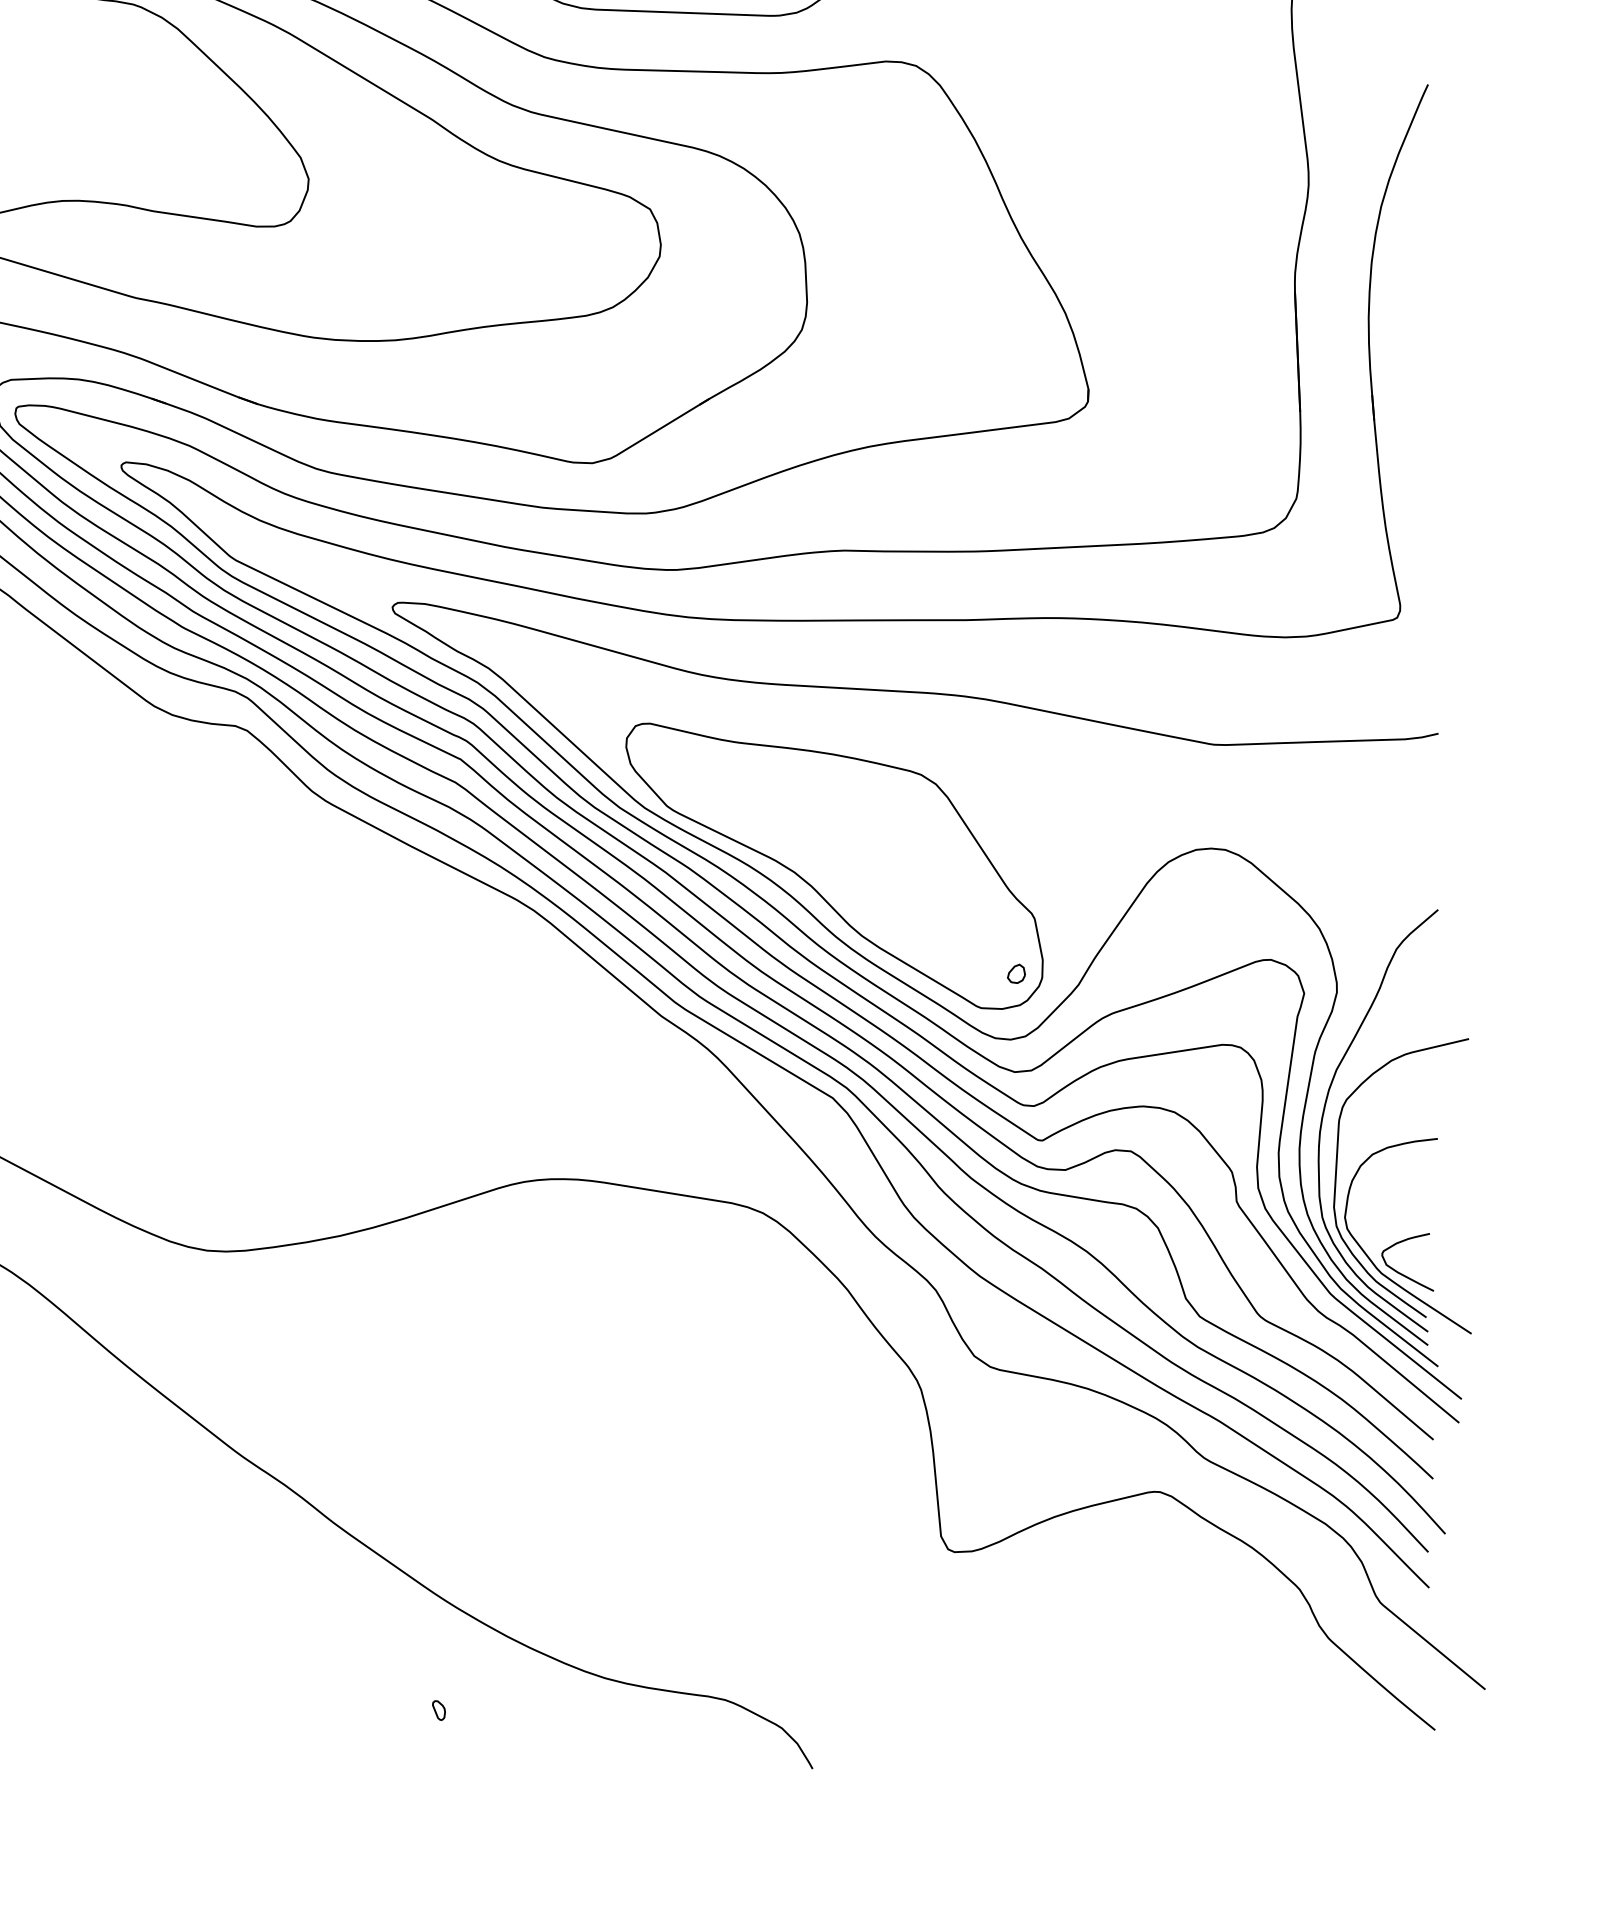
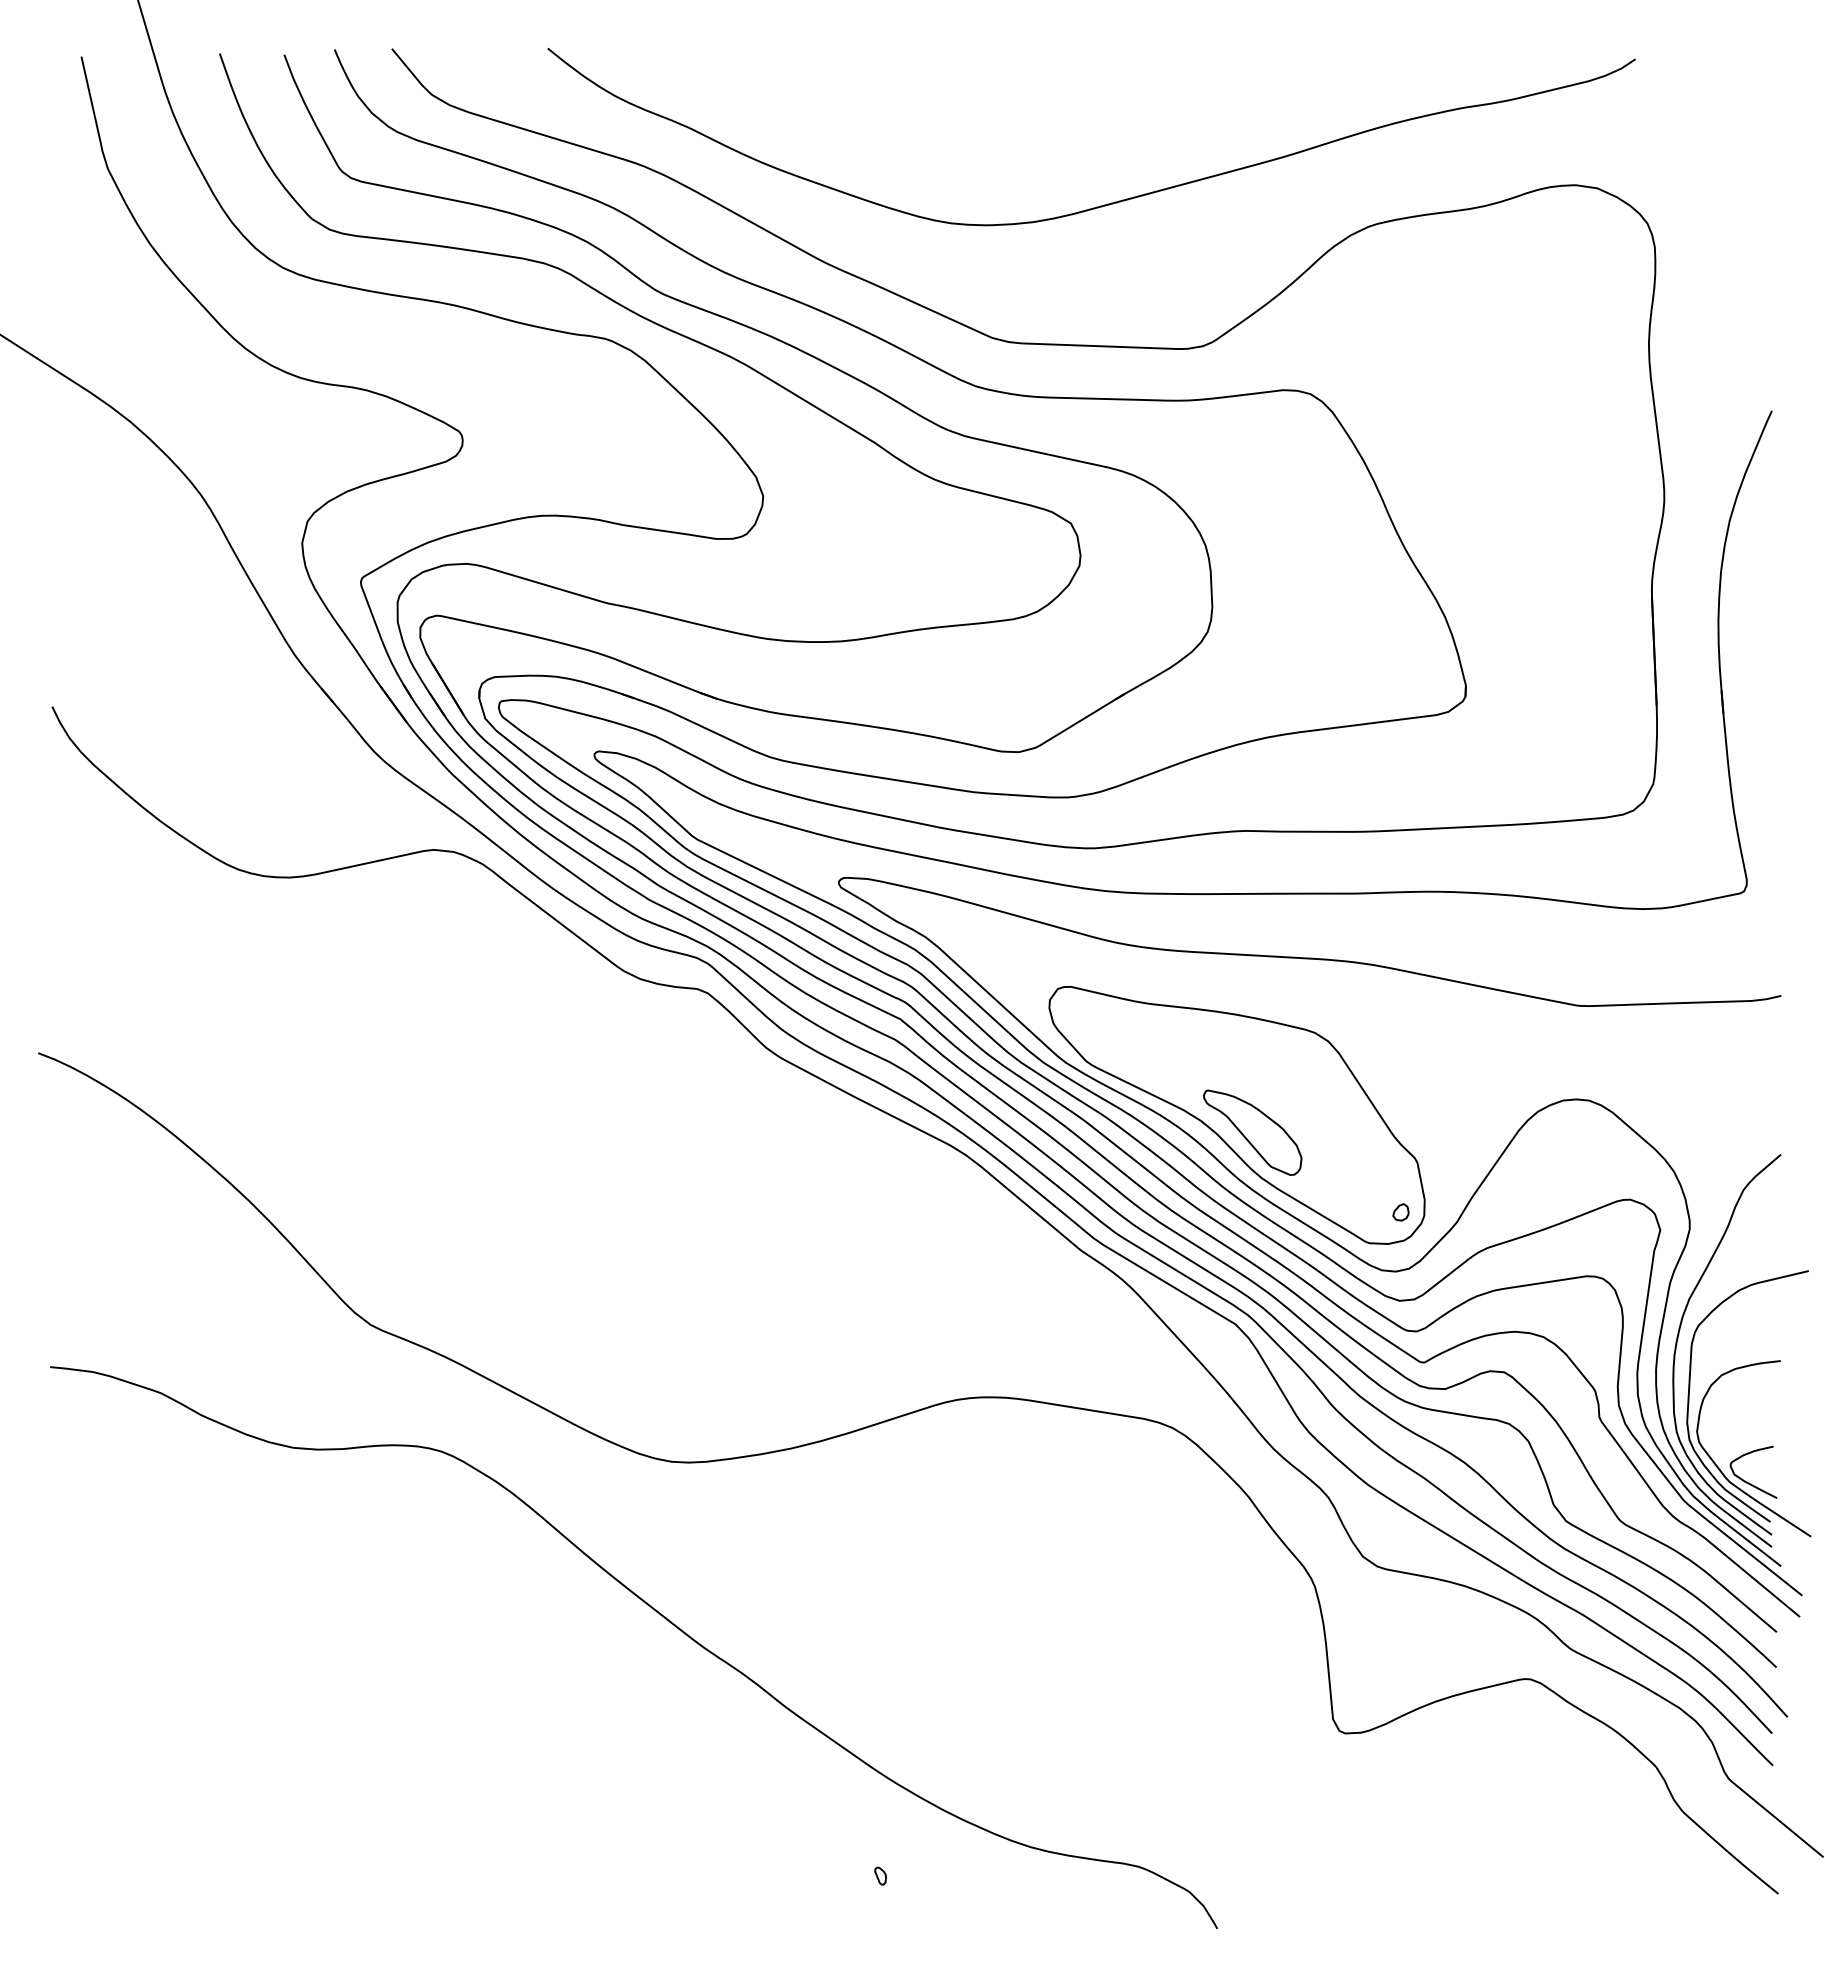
part: (851, 885) -> (1252, 1132), added

